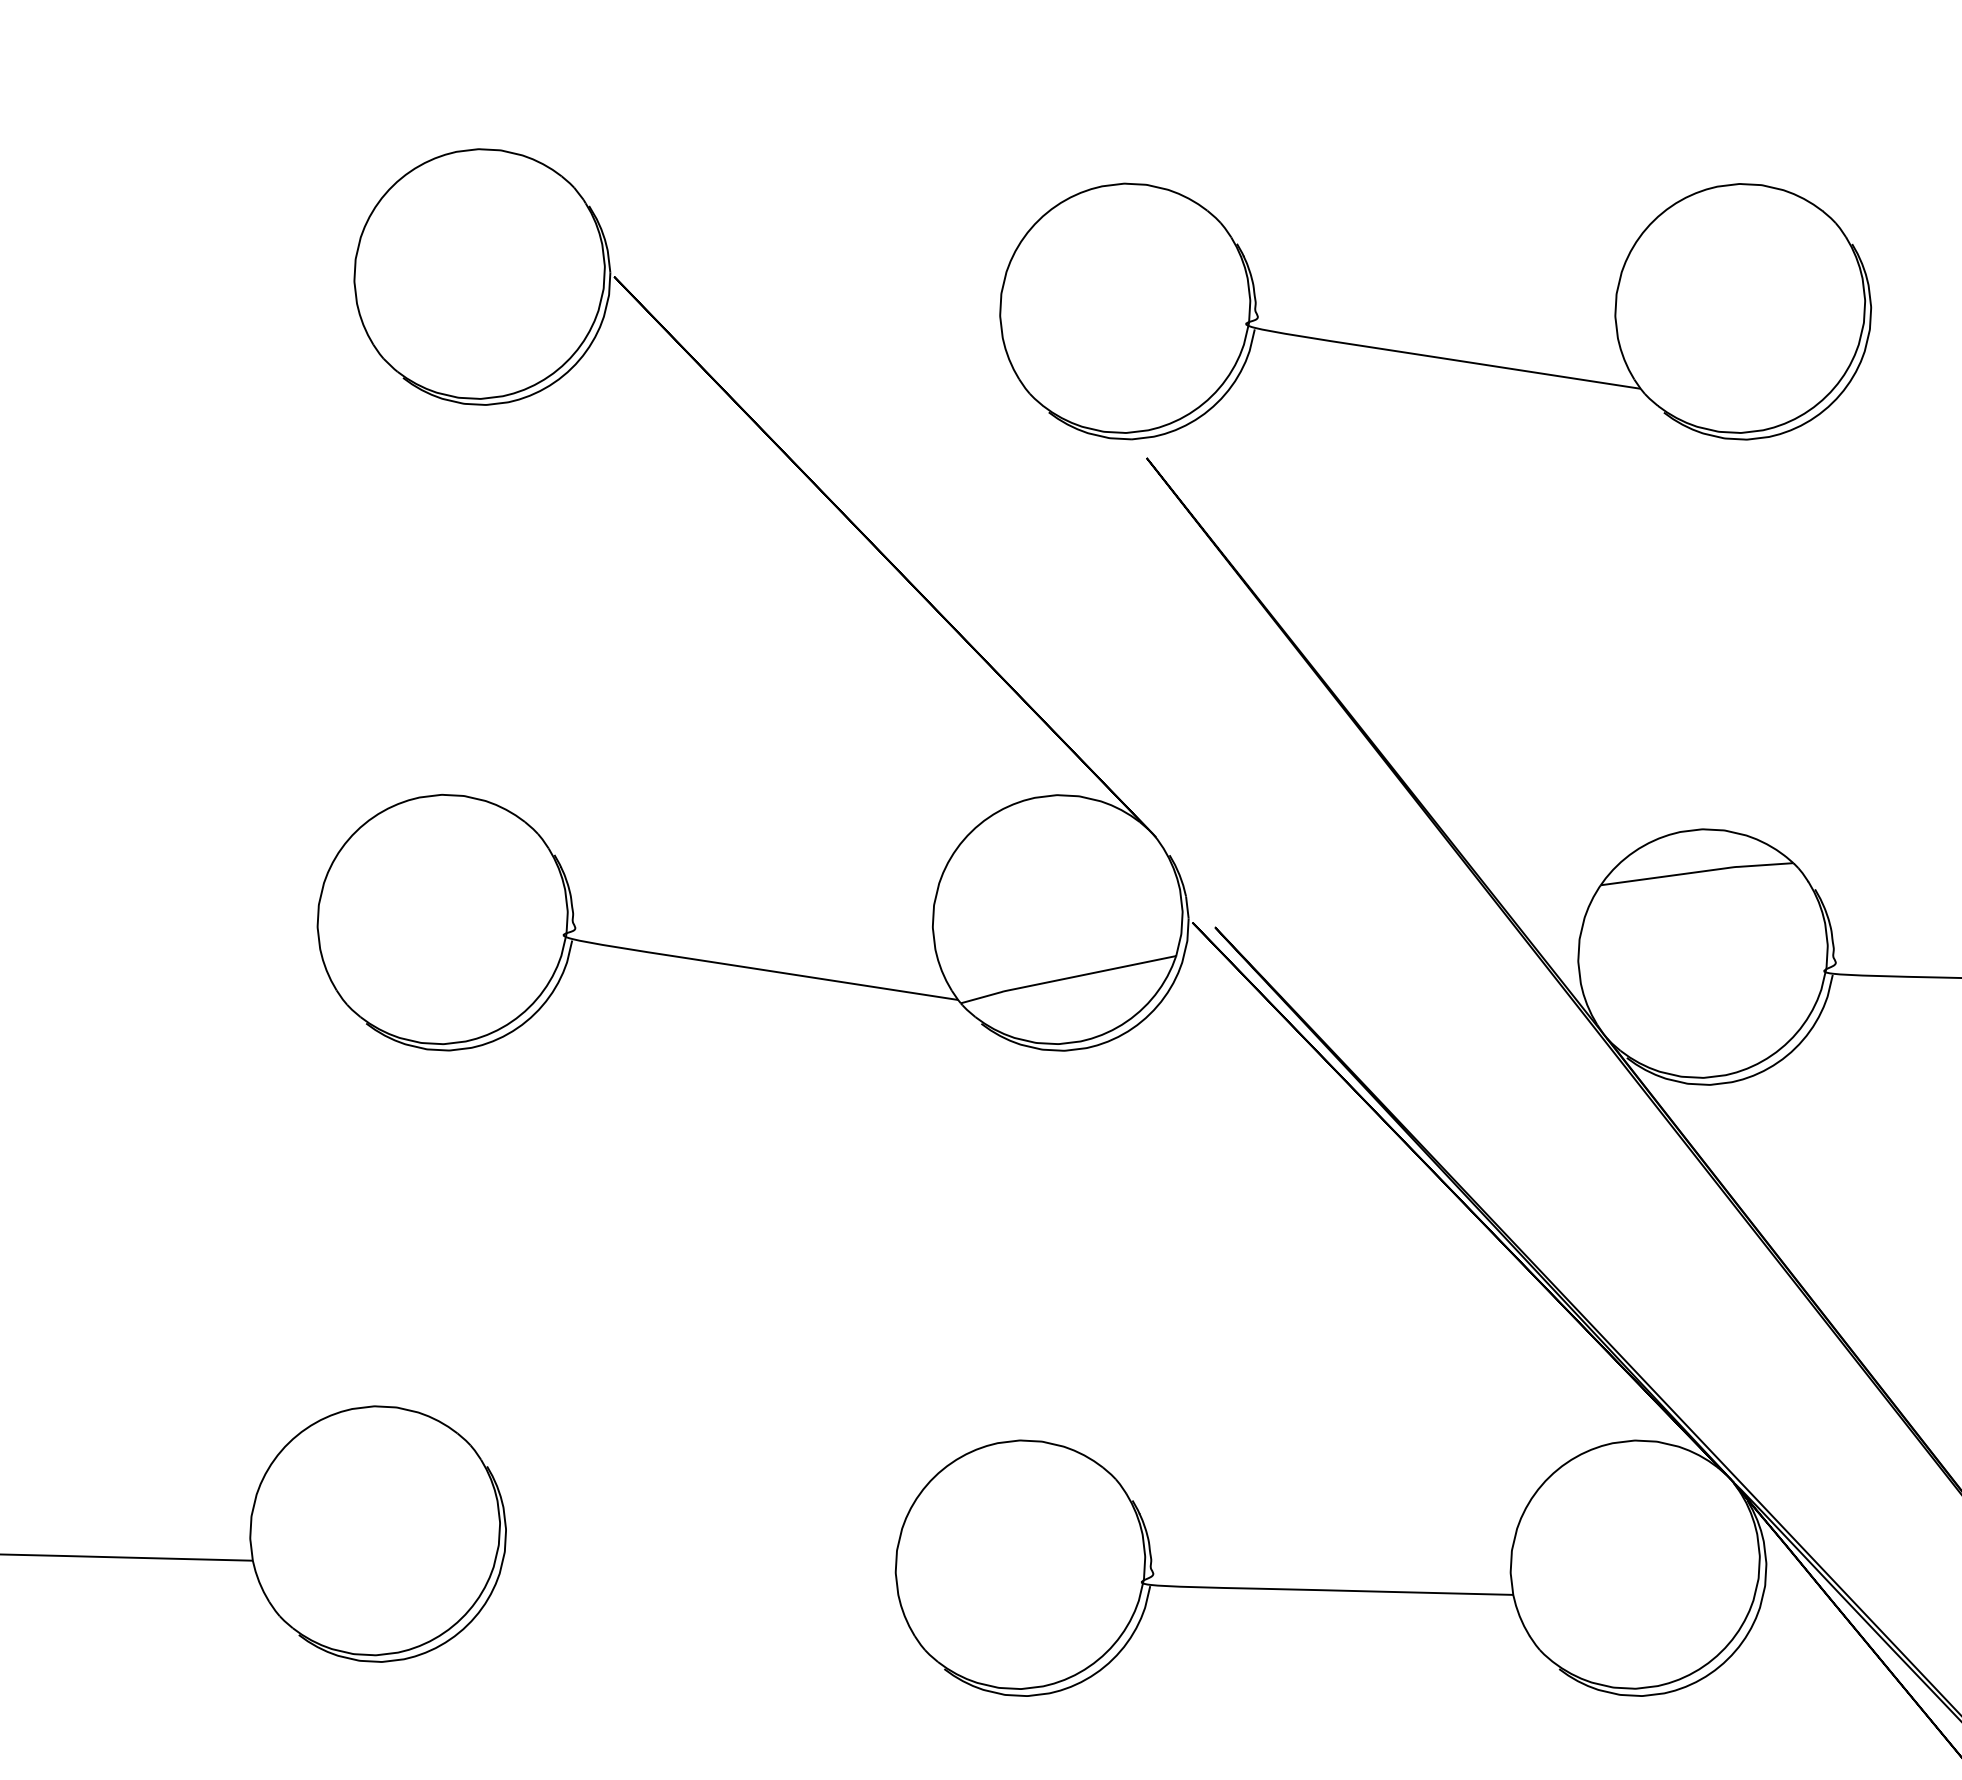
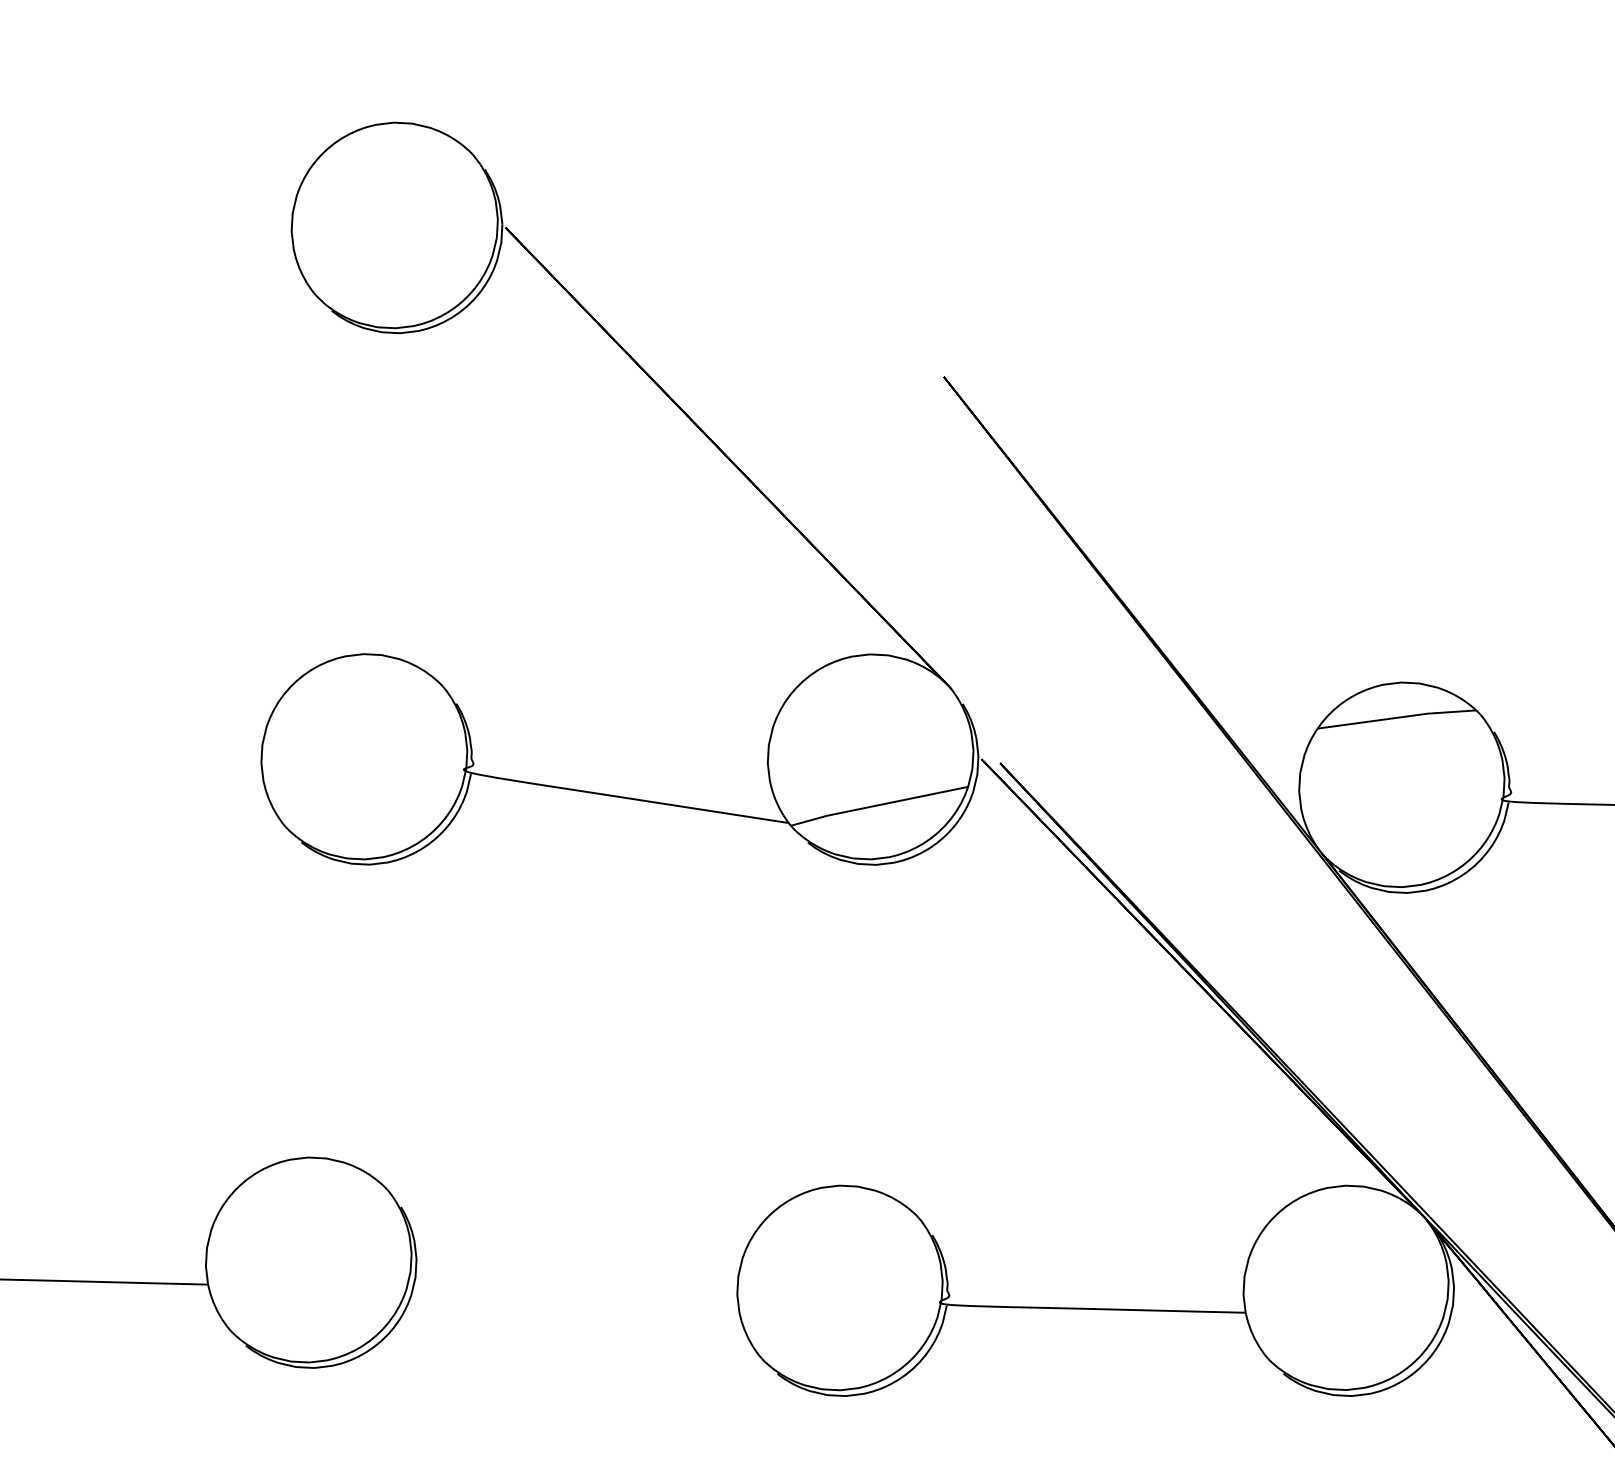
part: (1426, 354) -> (1174, 291), removed

